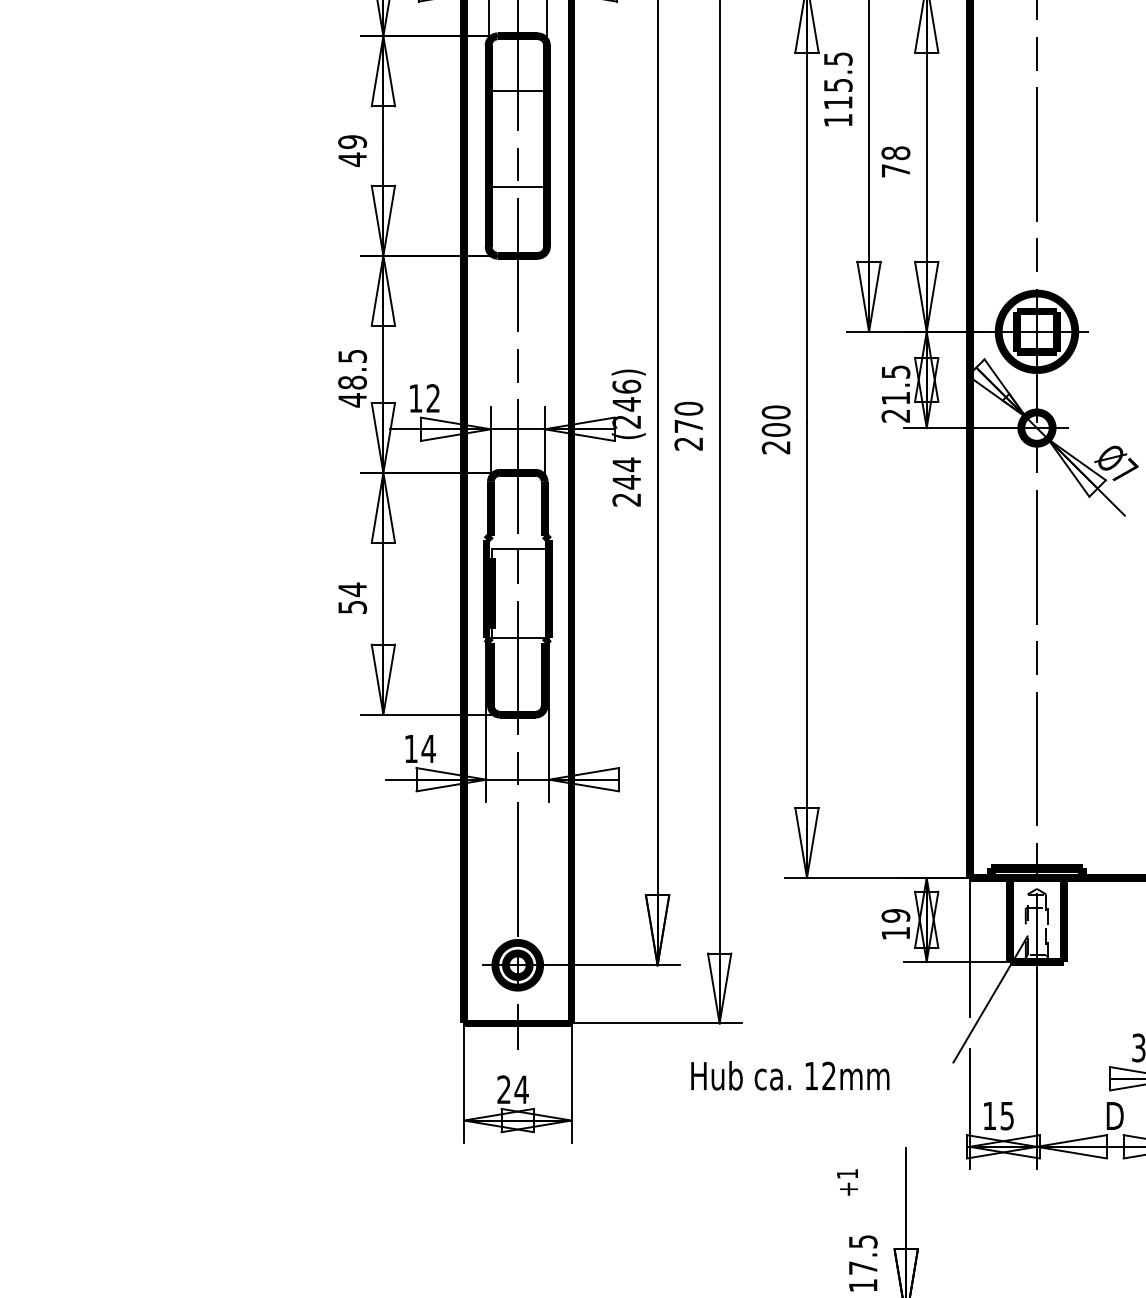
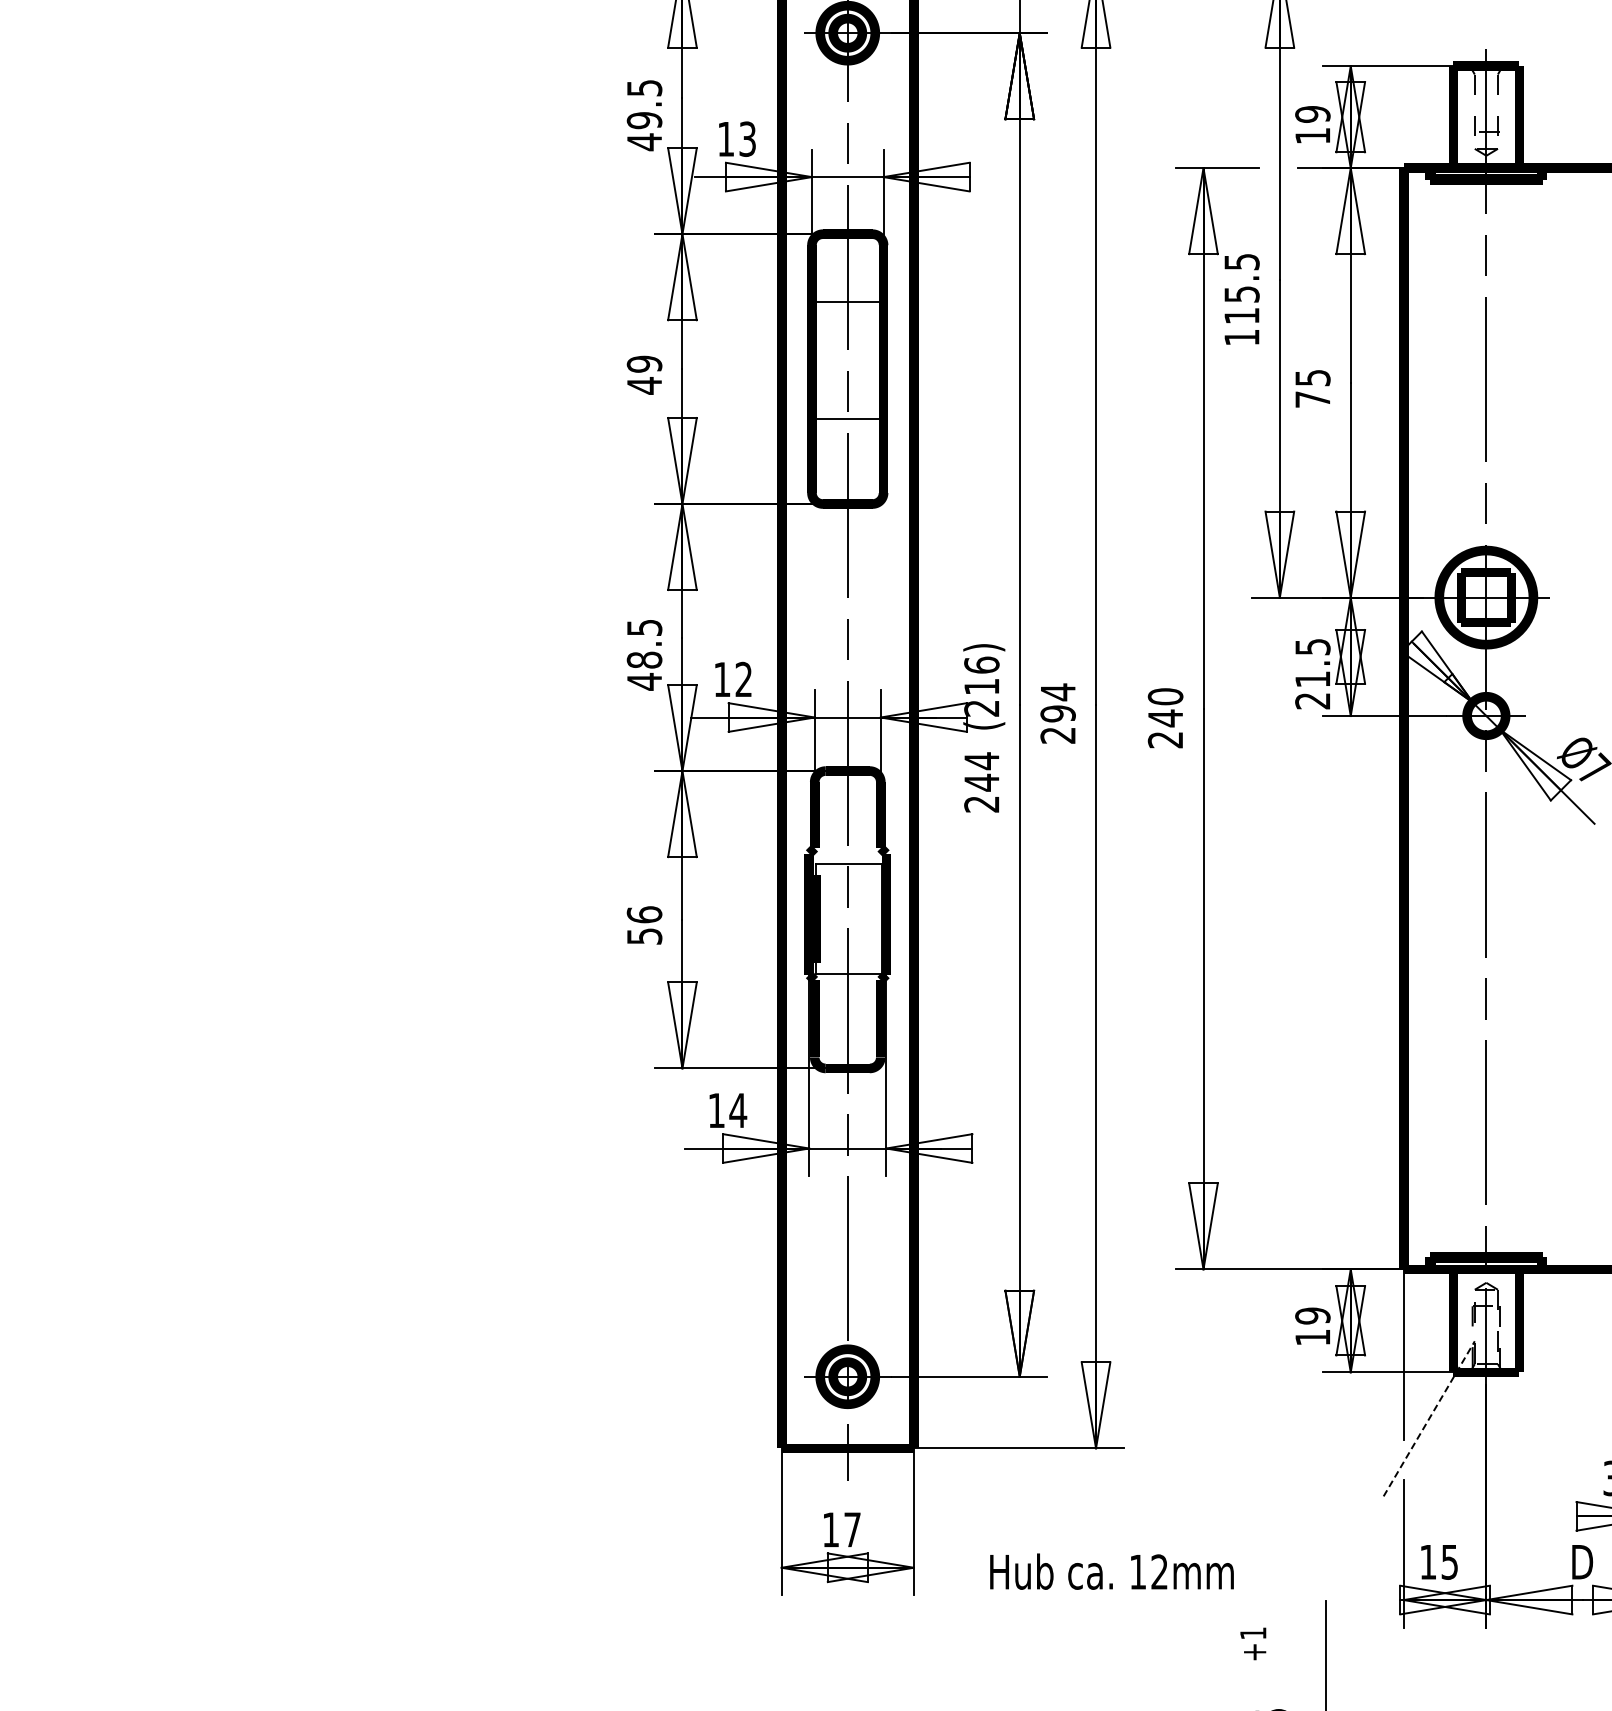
text: (895, 152) -> (1312, 377), 78 -> 75
text: (626, 404) -> (981, 686), (246) -> (216)
text: (688, 417) -> (1057, 702), 270 -> 294
text: (776, 430) -> (1165, 718), 200 -> 240
text: (352, 589) -> (644, 914), 54 -> 56
line: (990, 999) -> (1429, 1418), solid -> dashed
text: (789, 1075) -> (1111, 1571), moved
text: (512, 1089) -> (841, 1529), 24 -> 17

